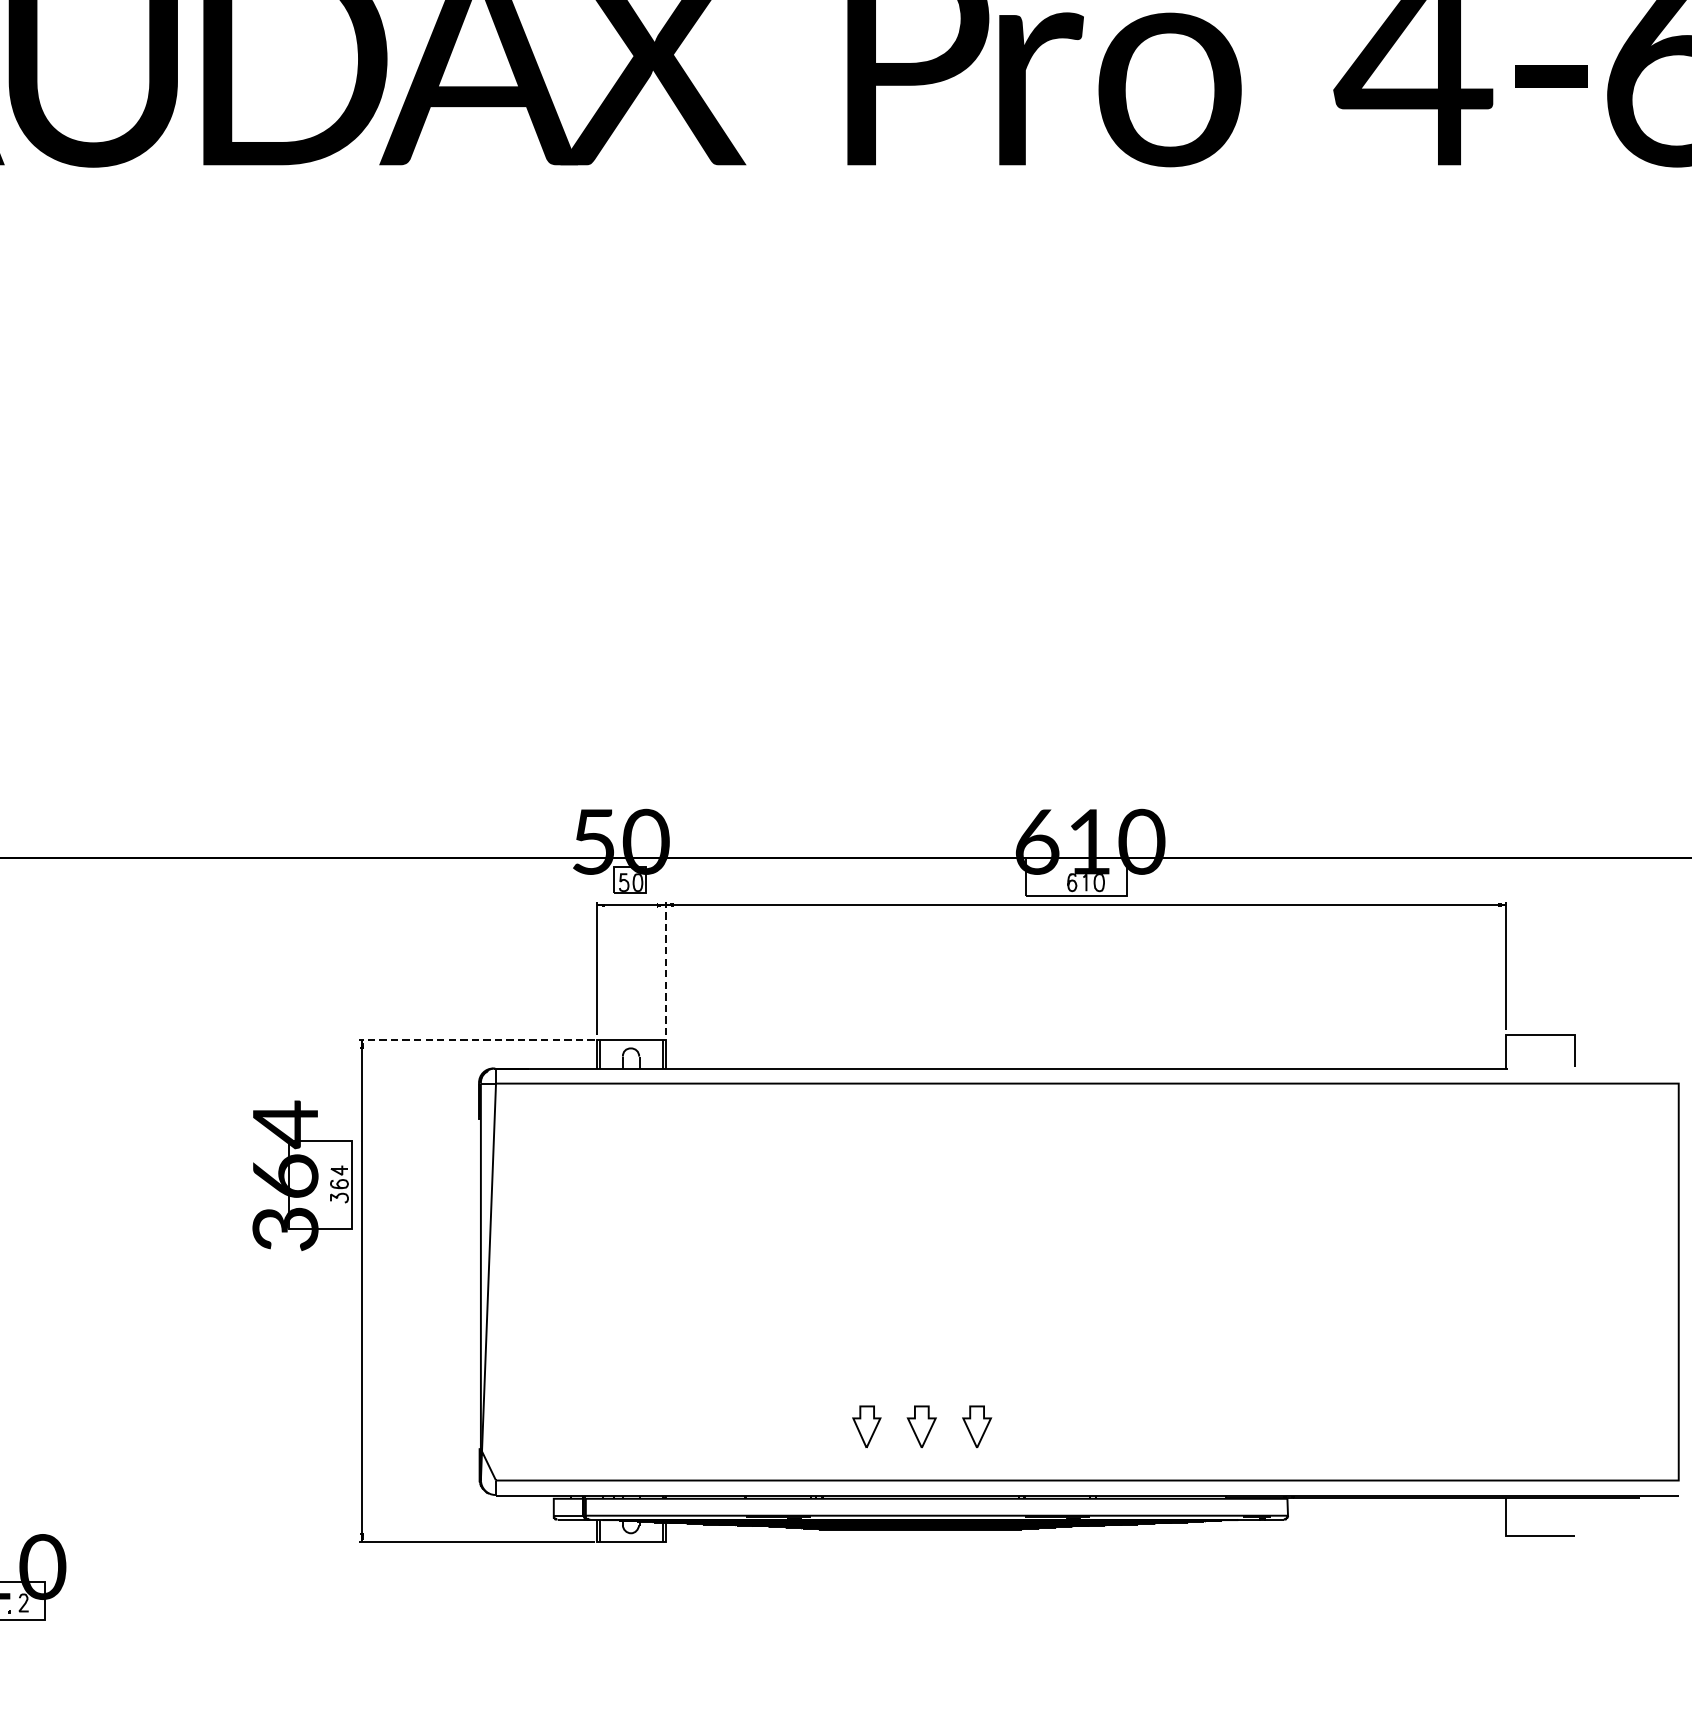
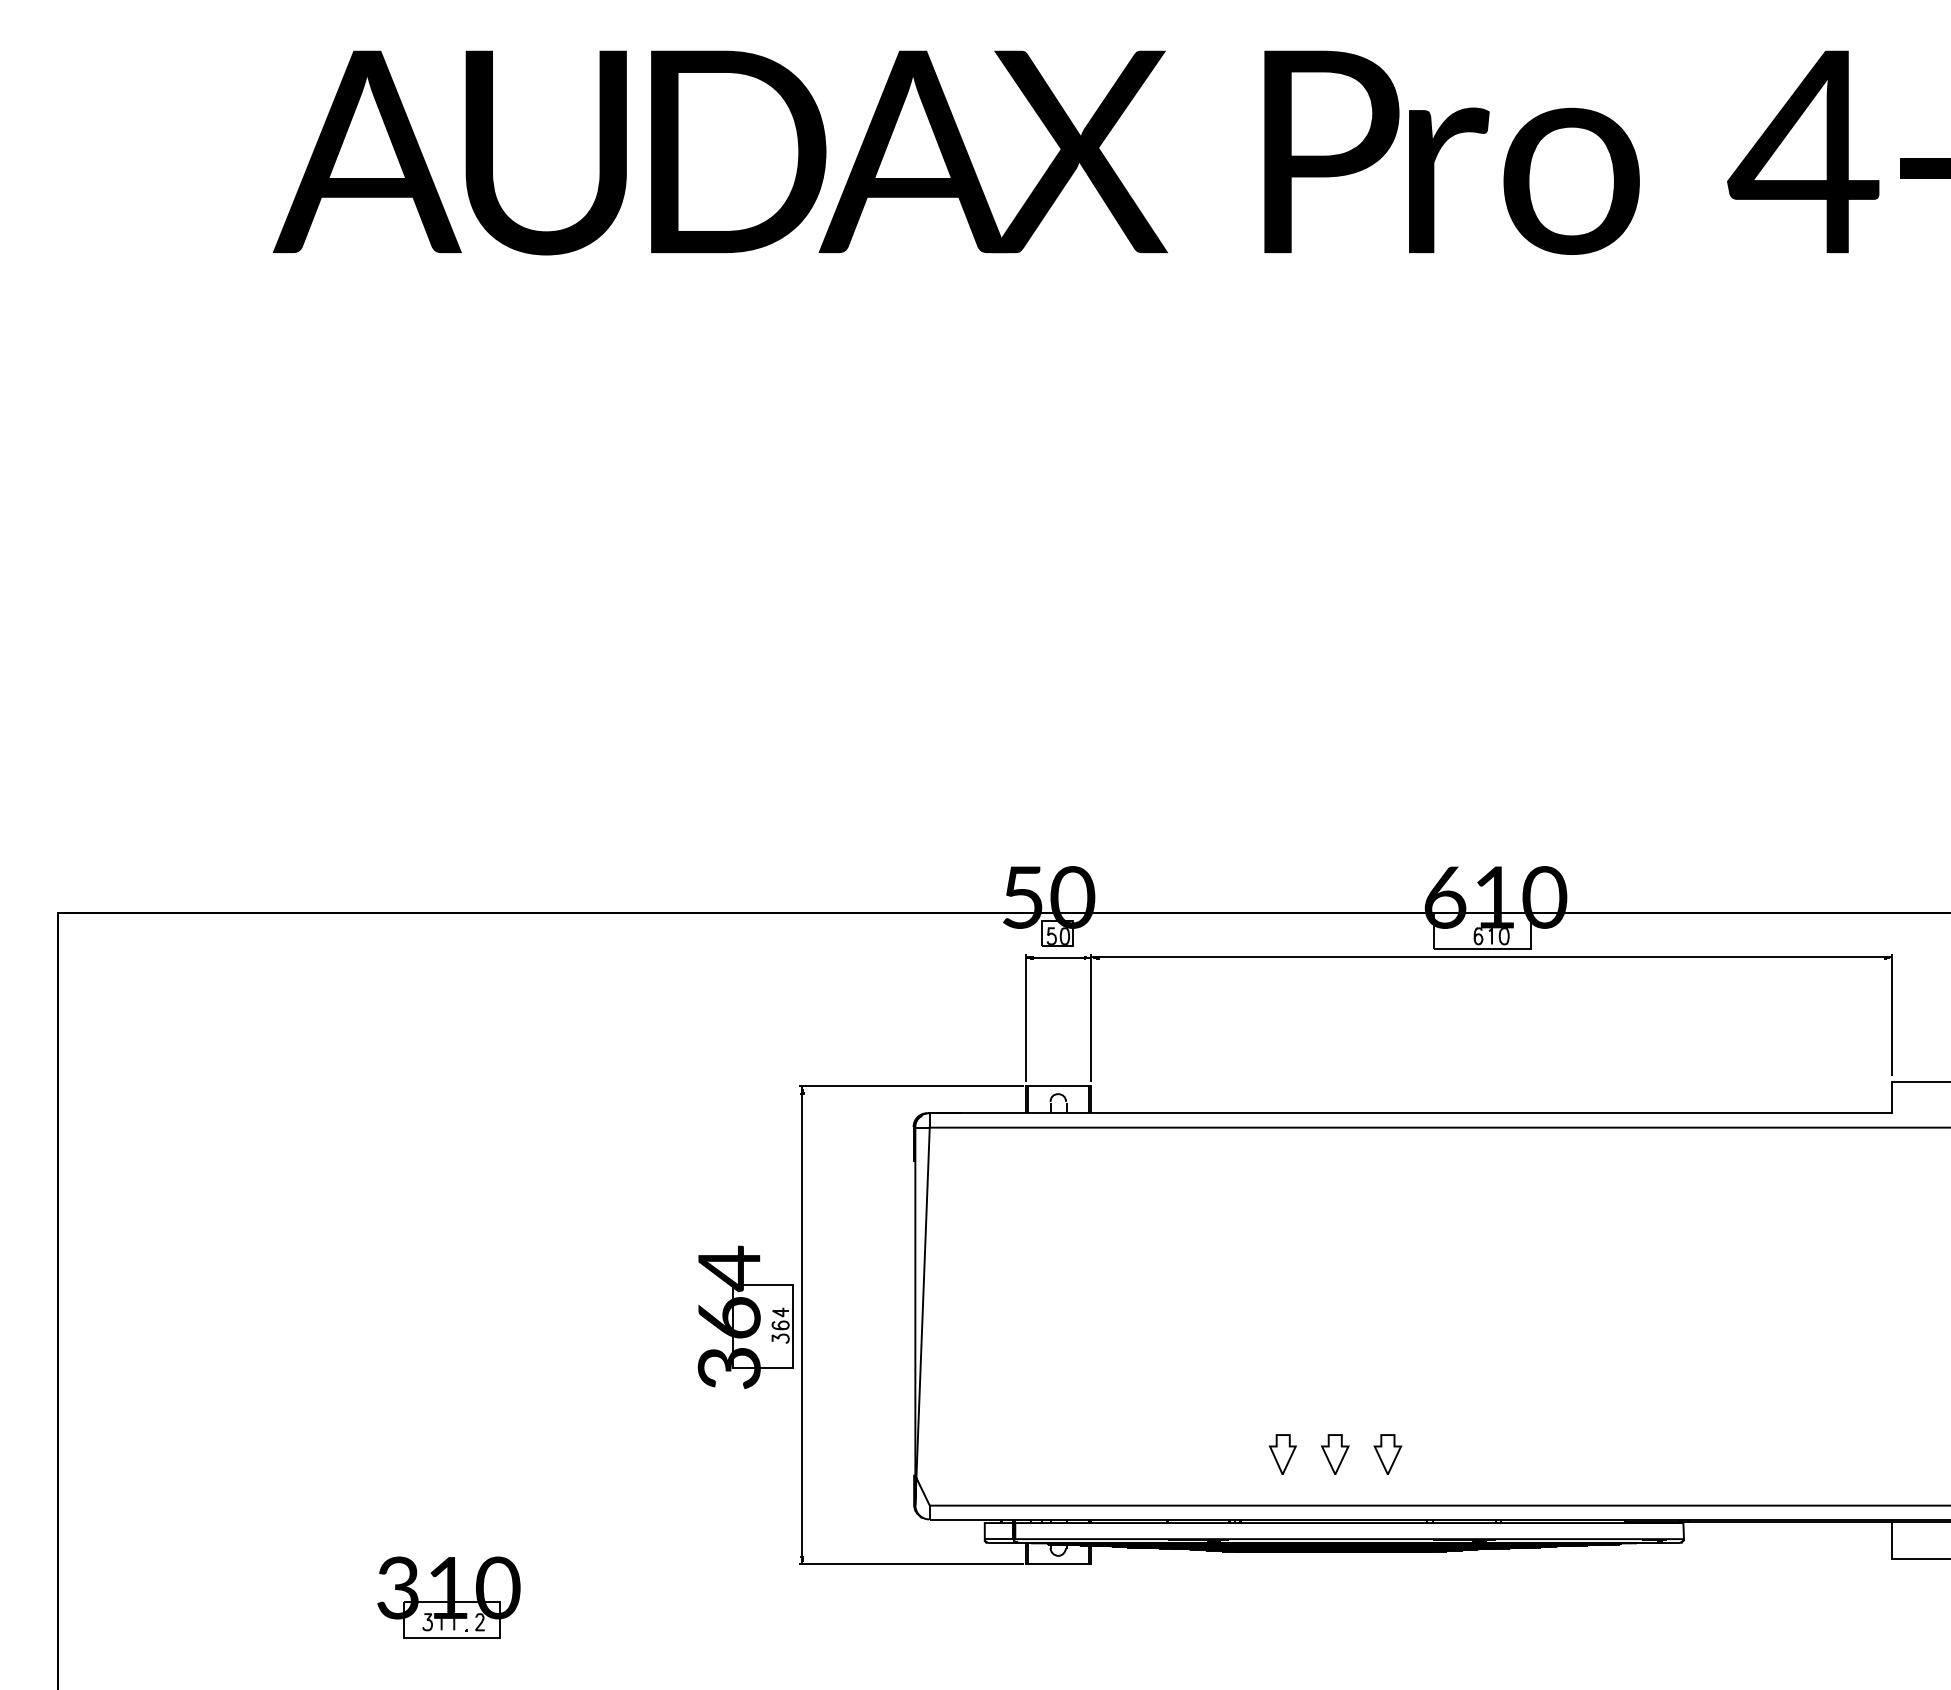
line: (665, 968) -> (1091, 1018), dashed -> solid
line: (475, 1040) -> (910, 1086), dashed -> solid
part: (302, 1174) -> (745, 1316), moved

